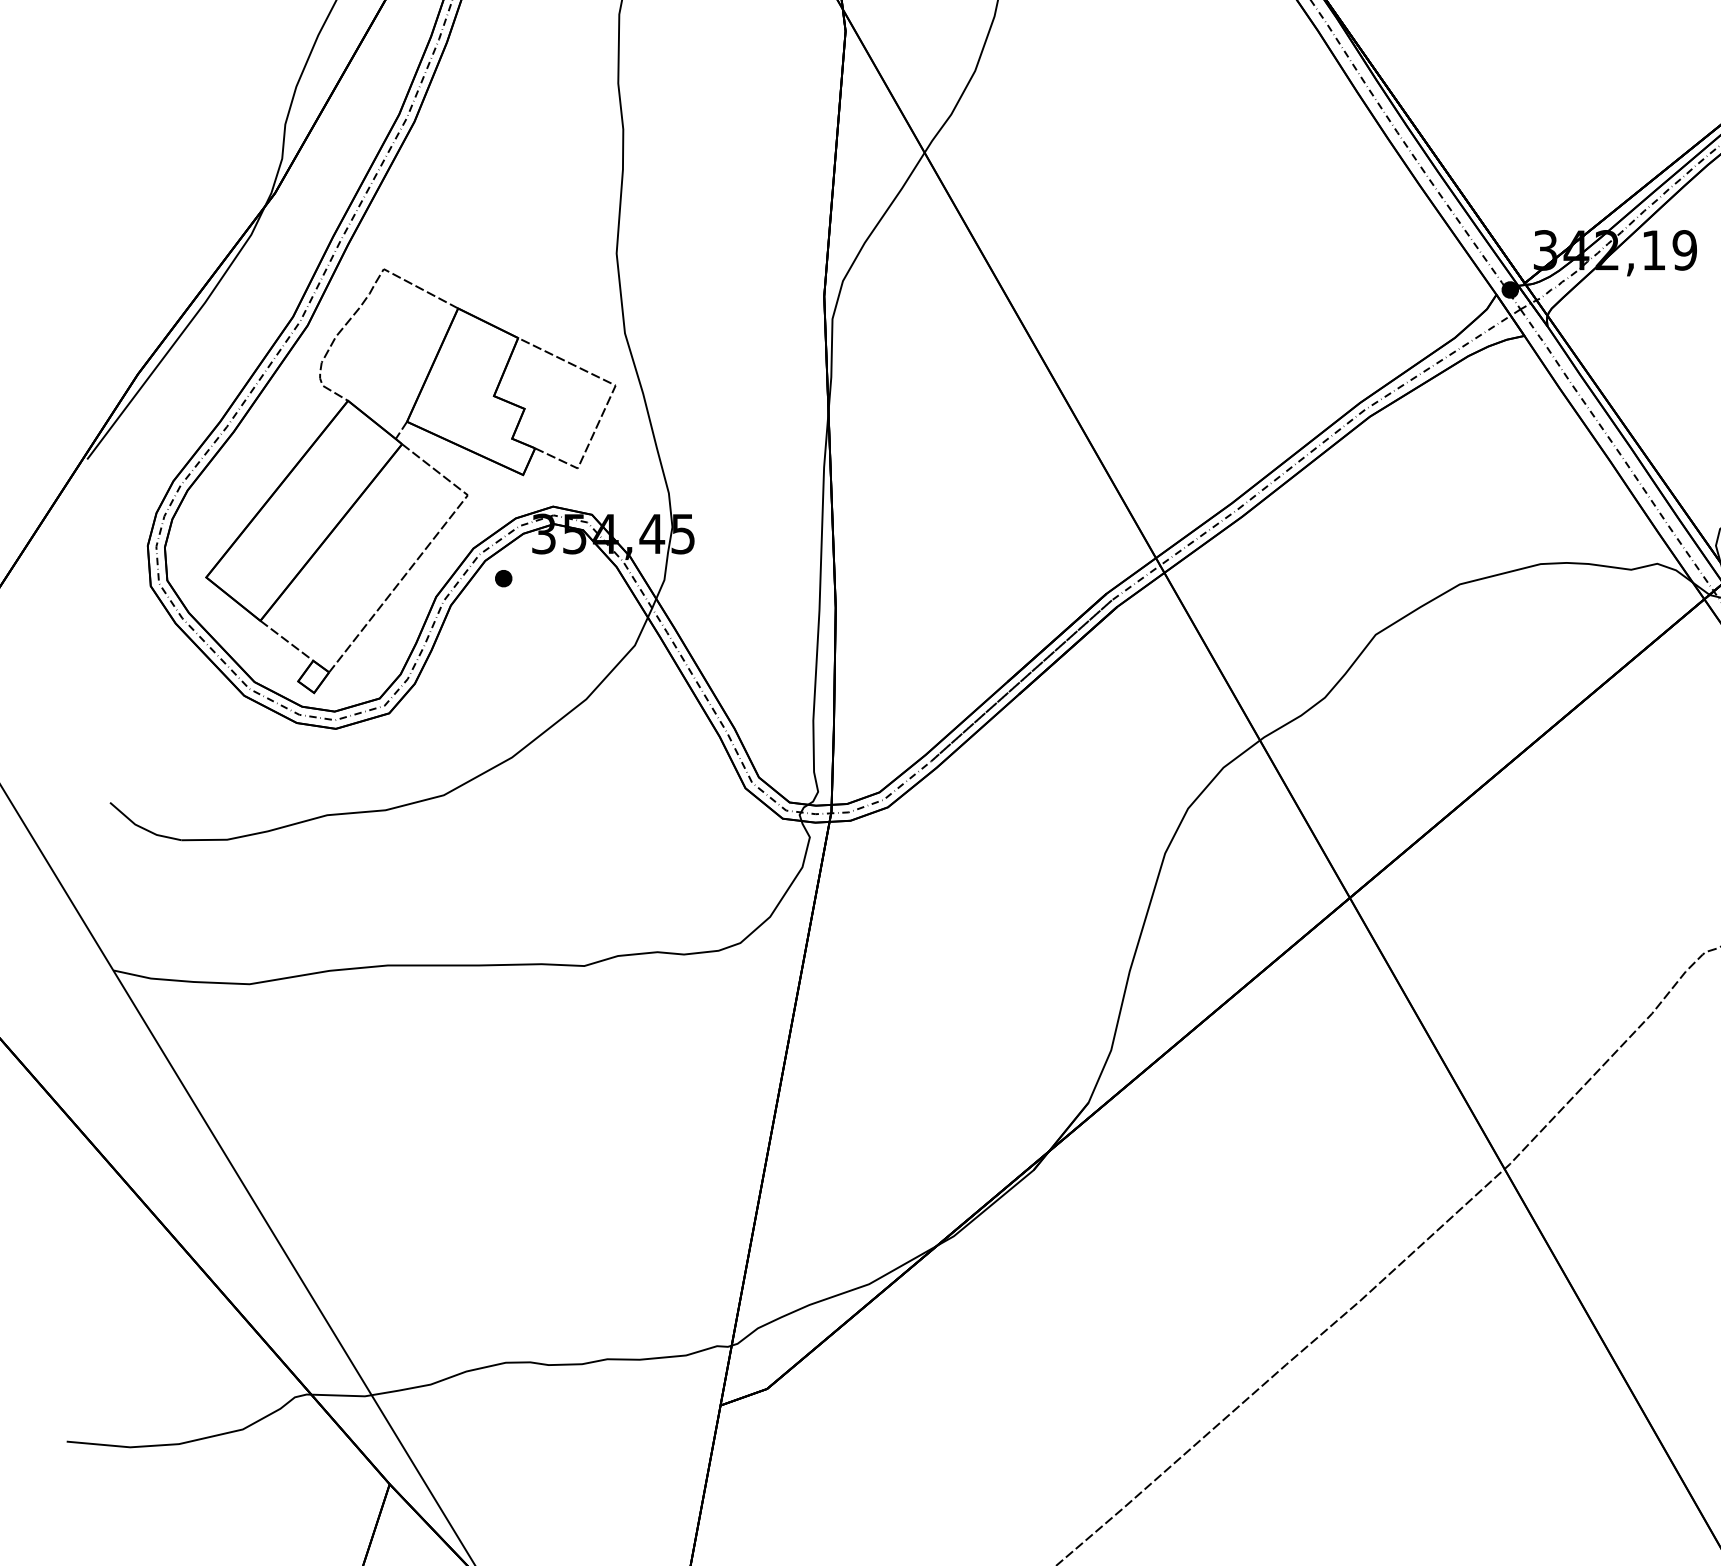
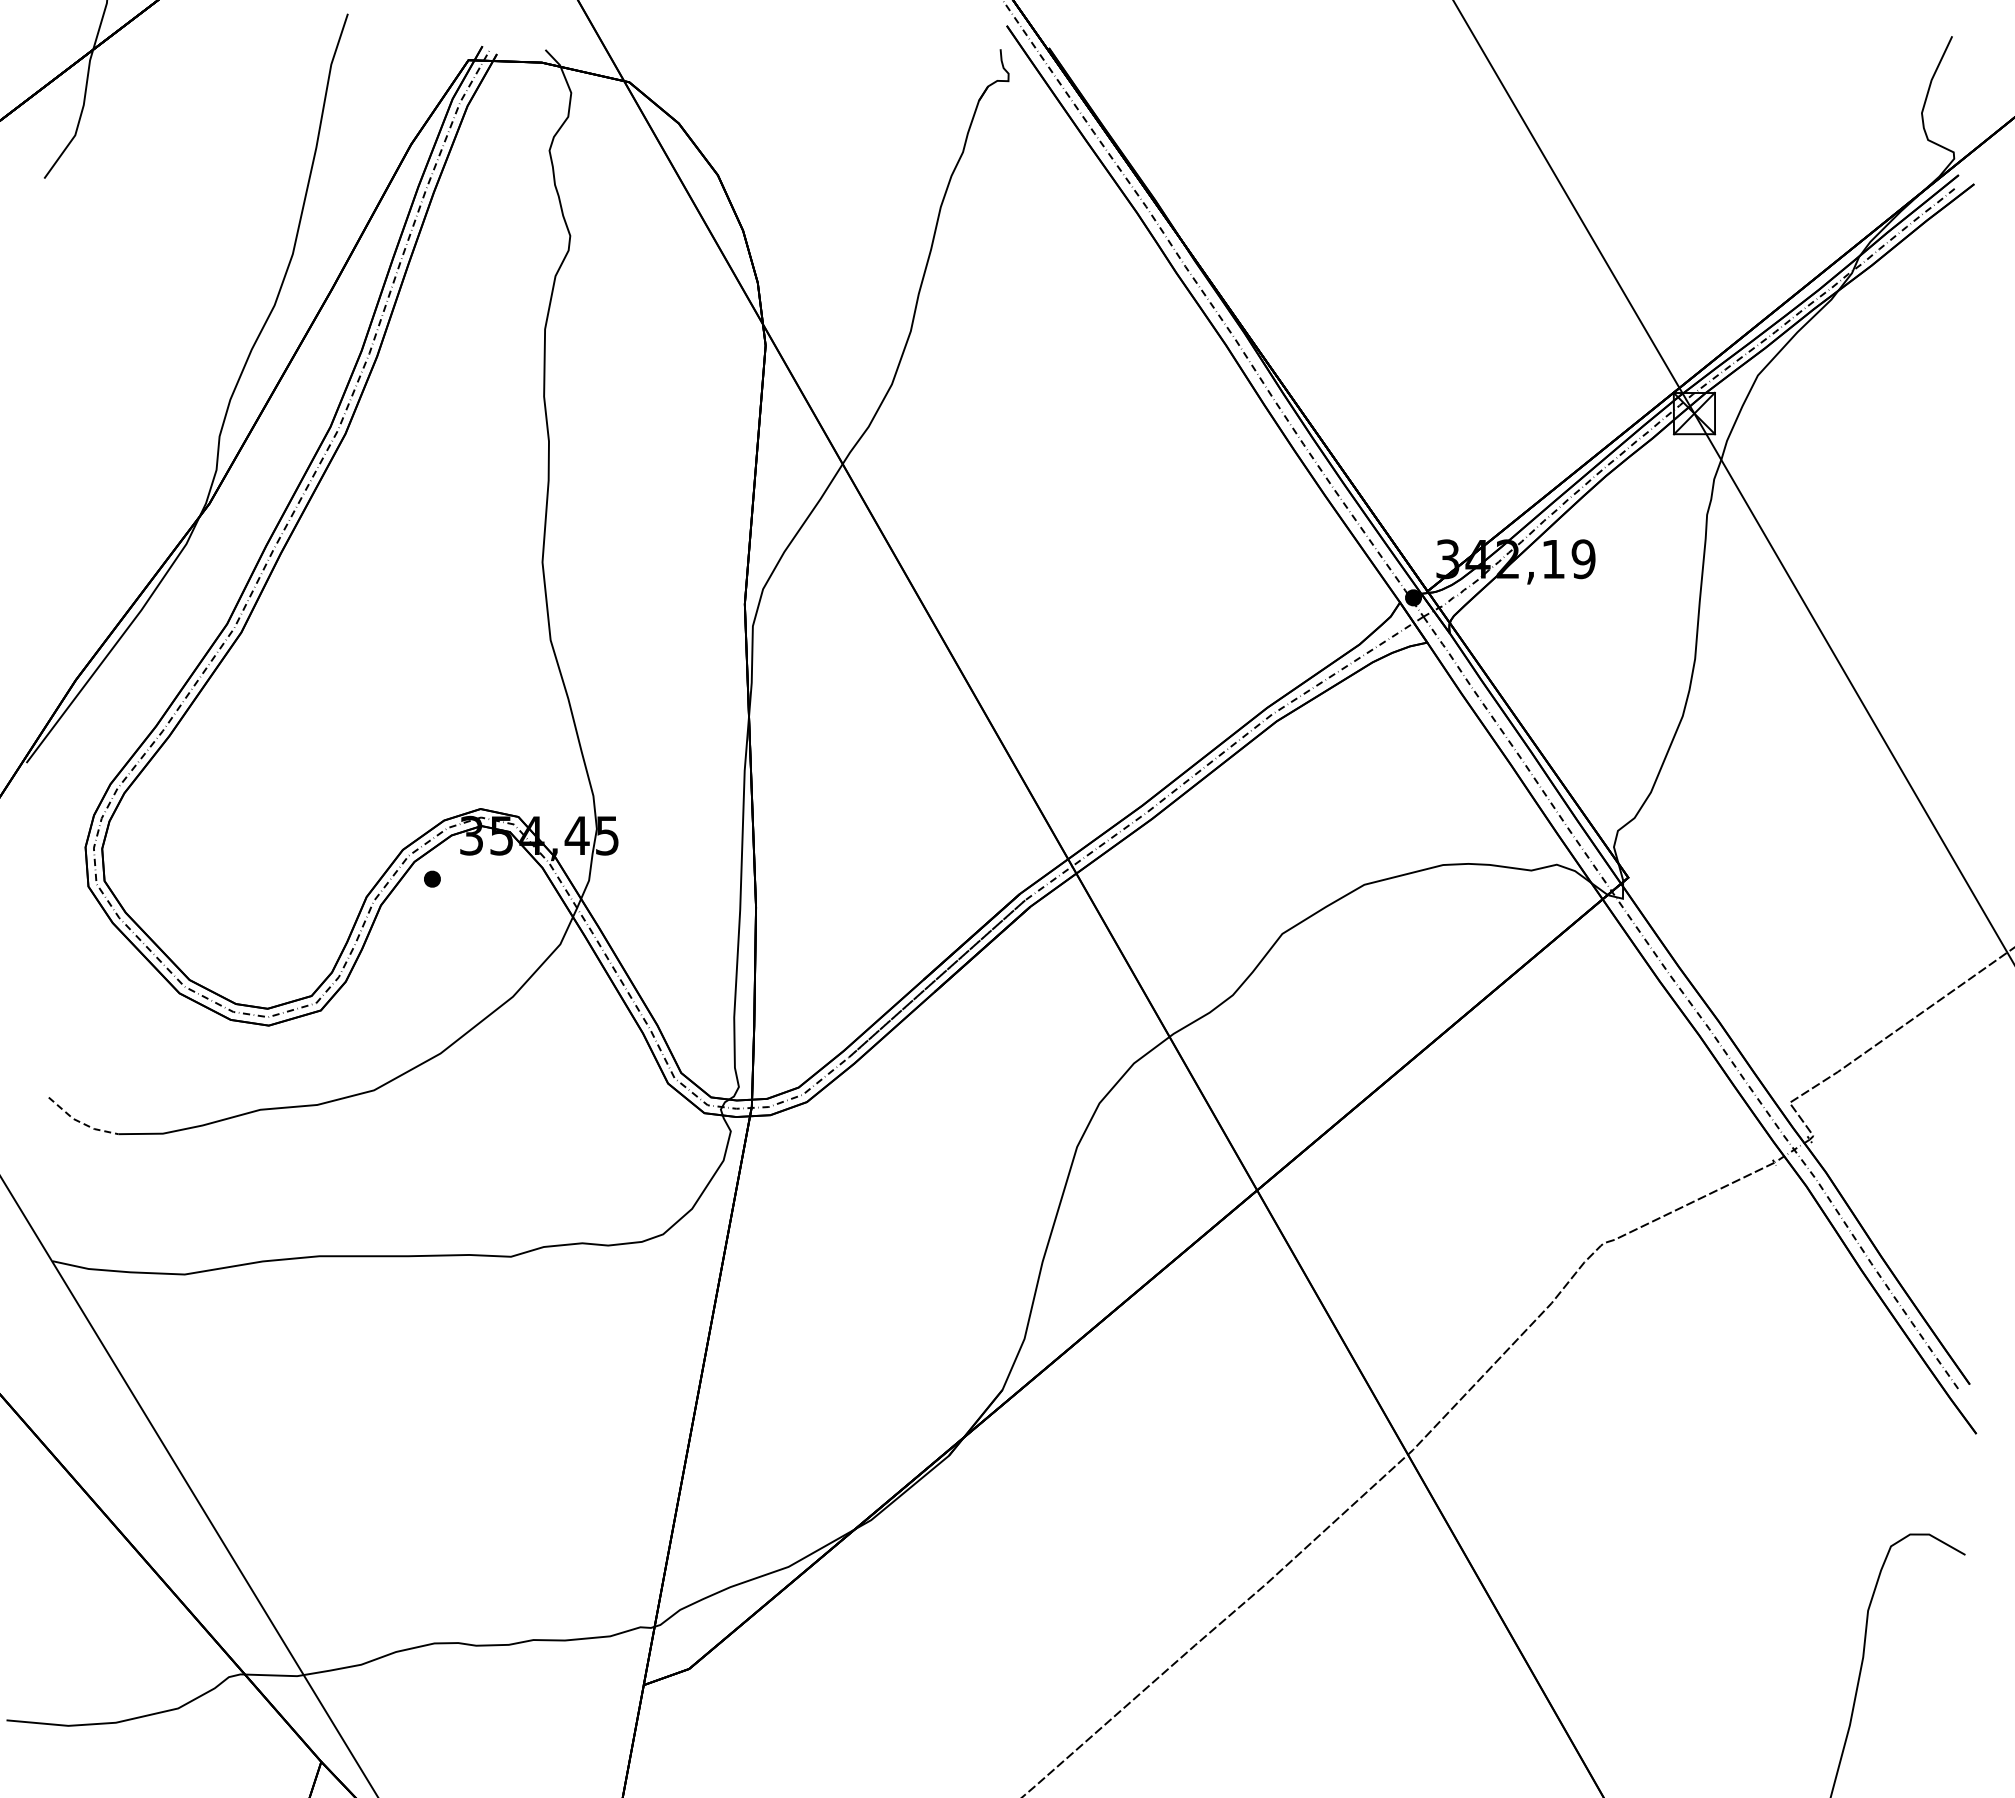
part: (426, 465) -> (357, 768), removed
line: (142, 828) -> (80, 1122), solid -> dashed

